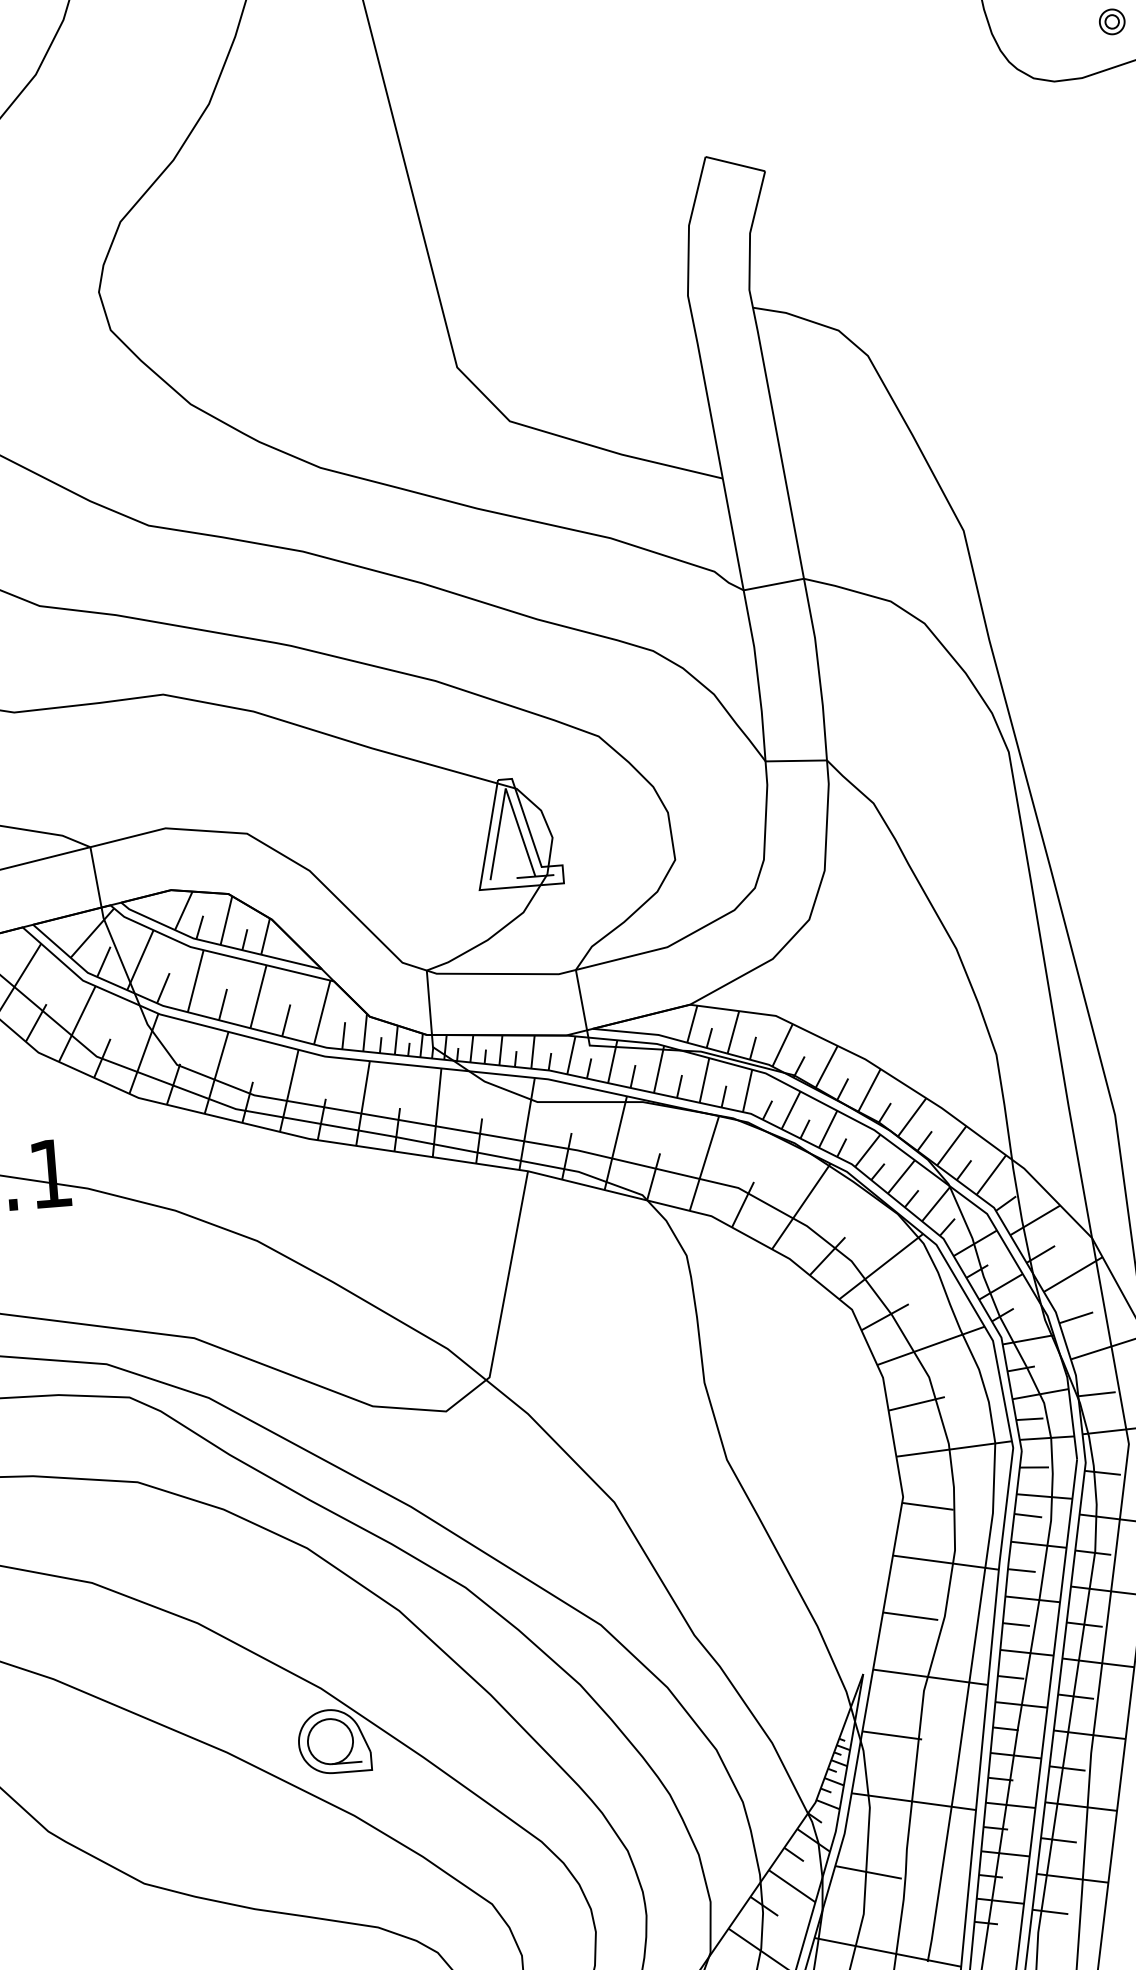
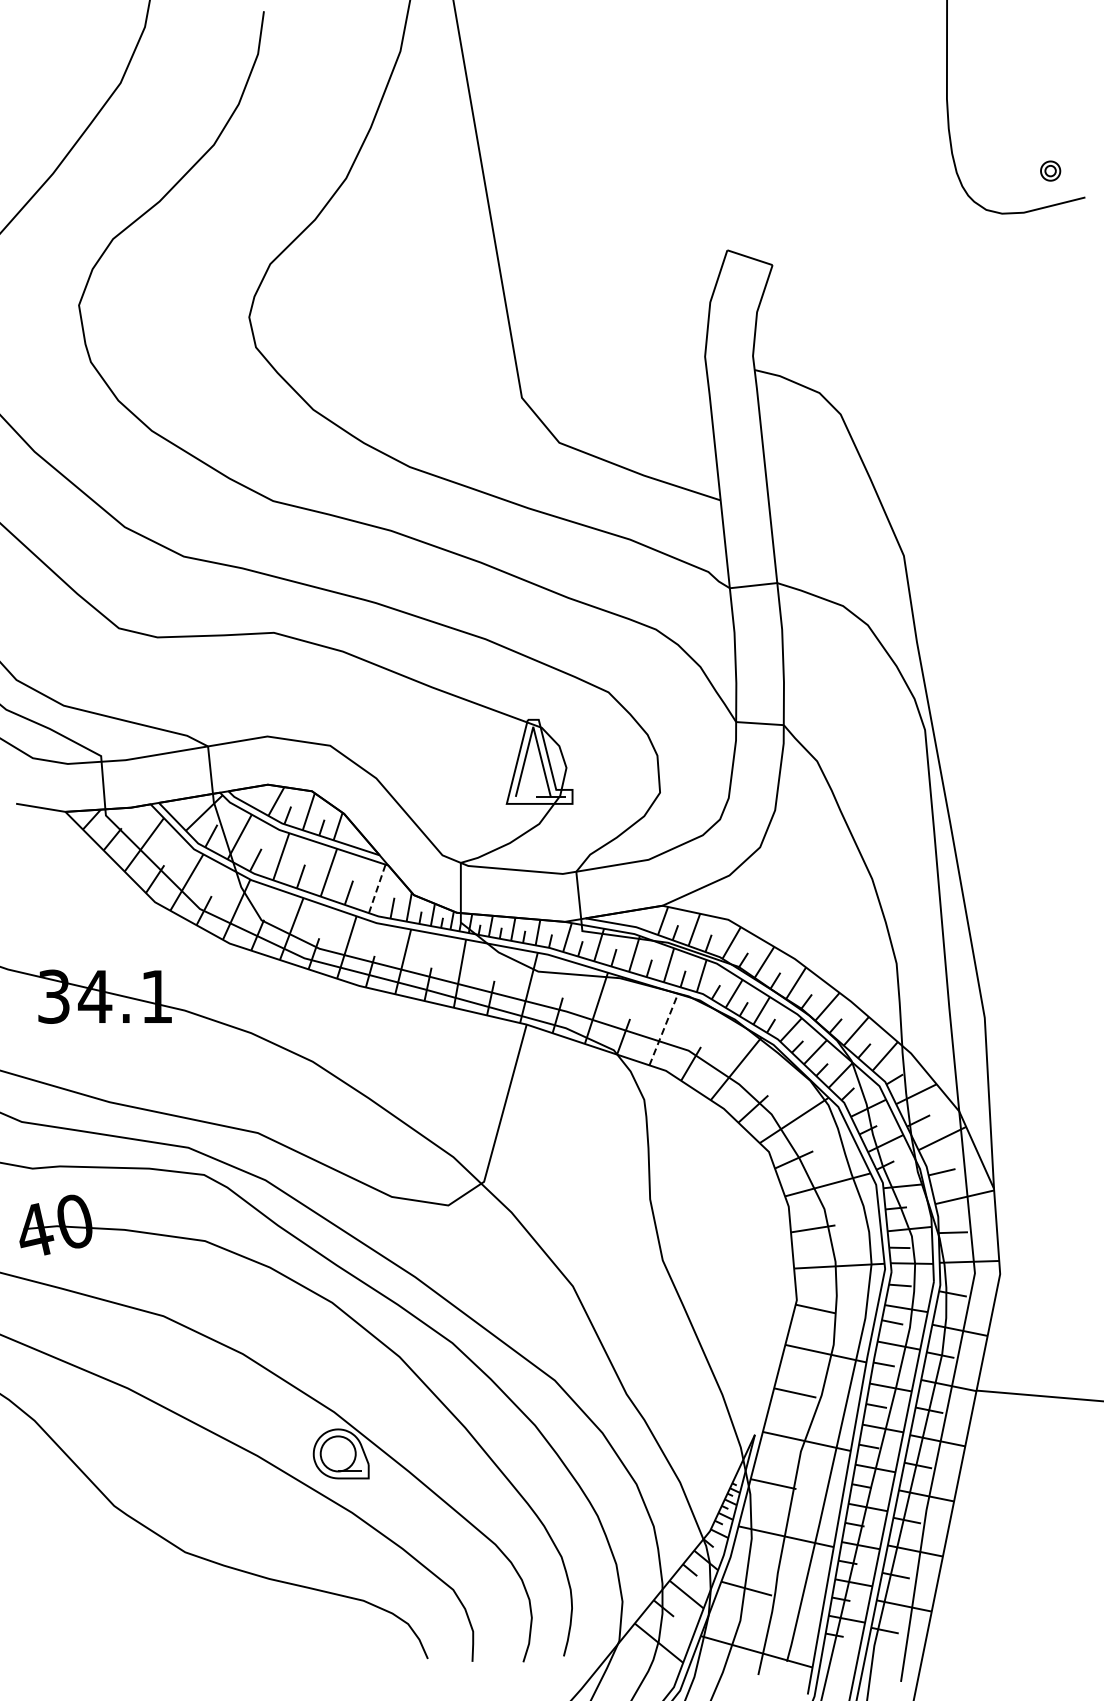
line: (322, 1012) -> (377, 888), solid -> dashed
line: (704, 1163) -> (663, 1029), solid -> dashed

